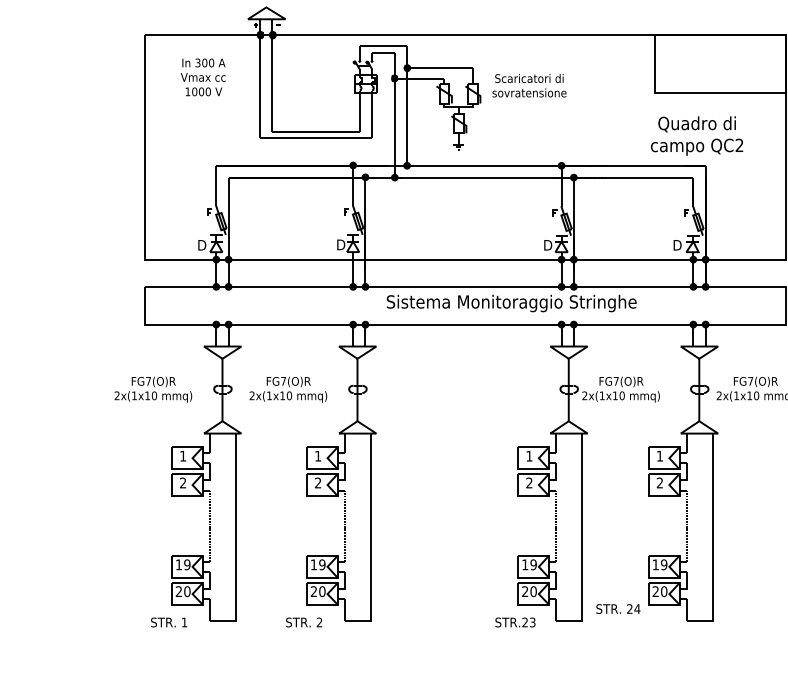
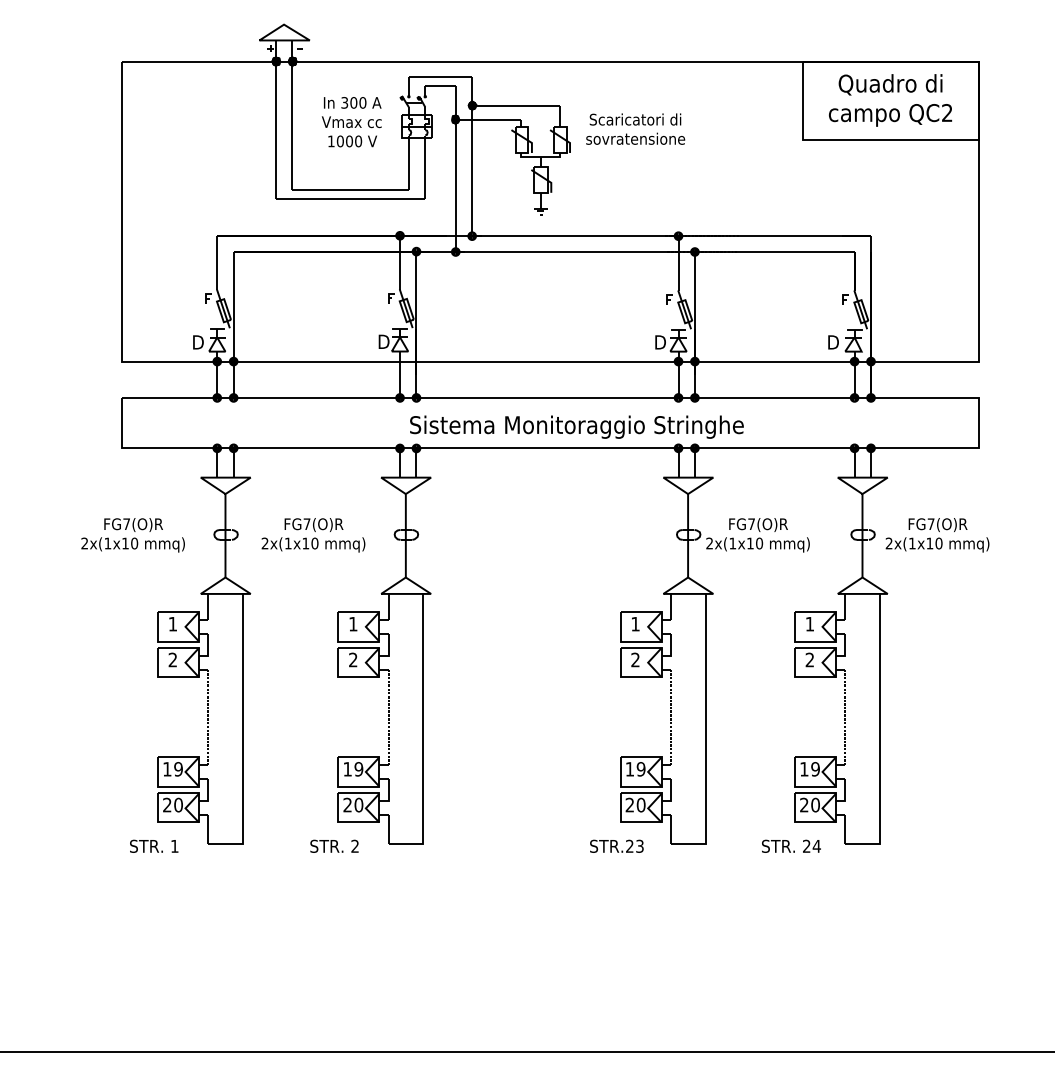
text: (203, 77) -> (351, 122), moved
text: (697, 136) -> (890, 100), moved
text: (511, 303) -> (576, 426), moved
text: (618, 608) -> (791, 845), moved

